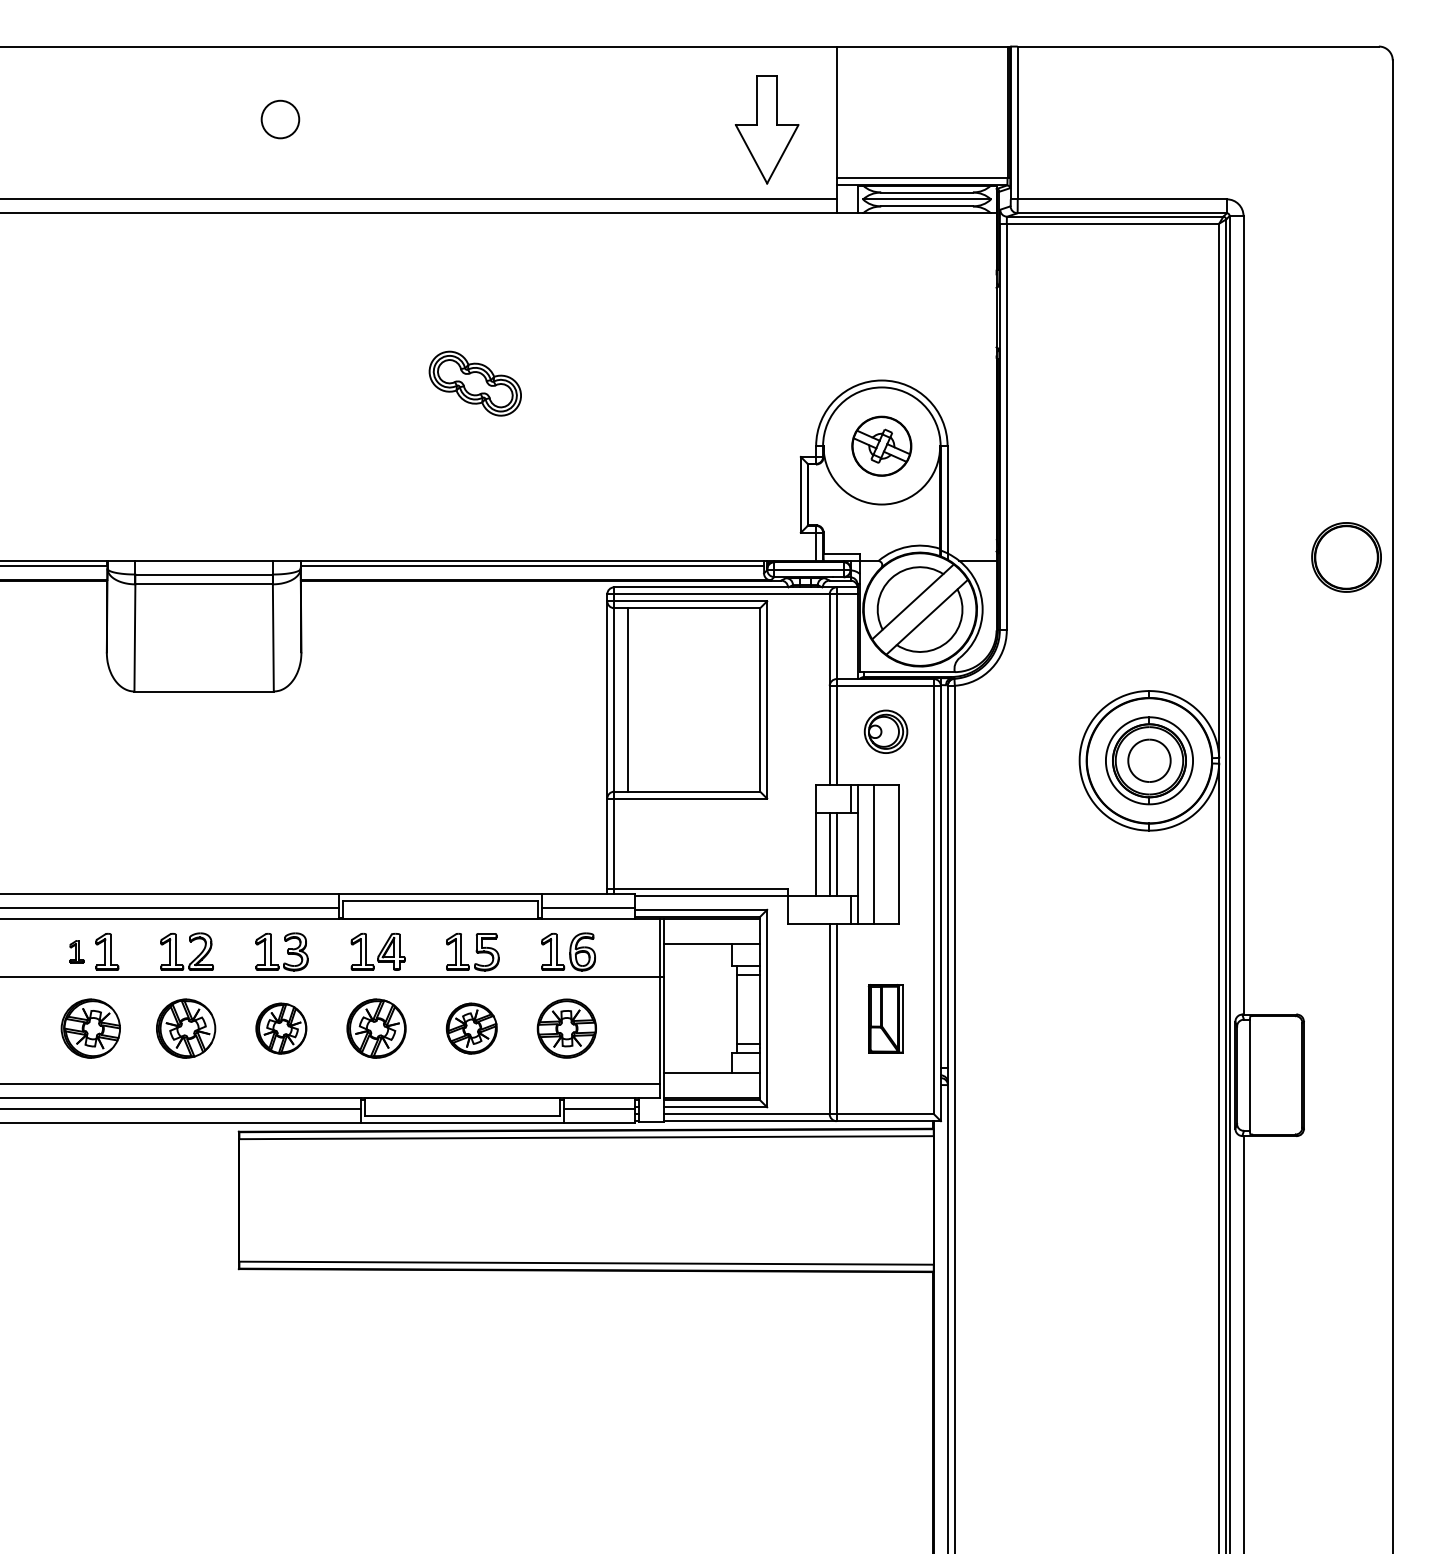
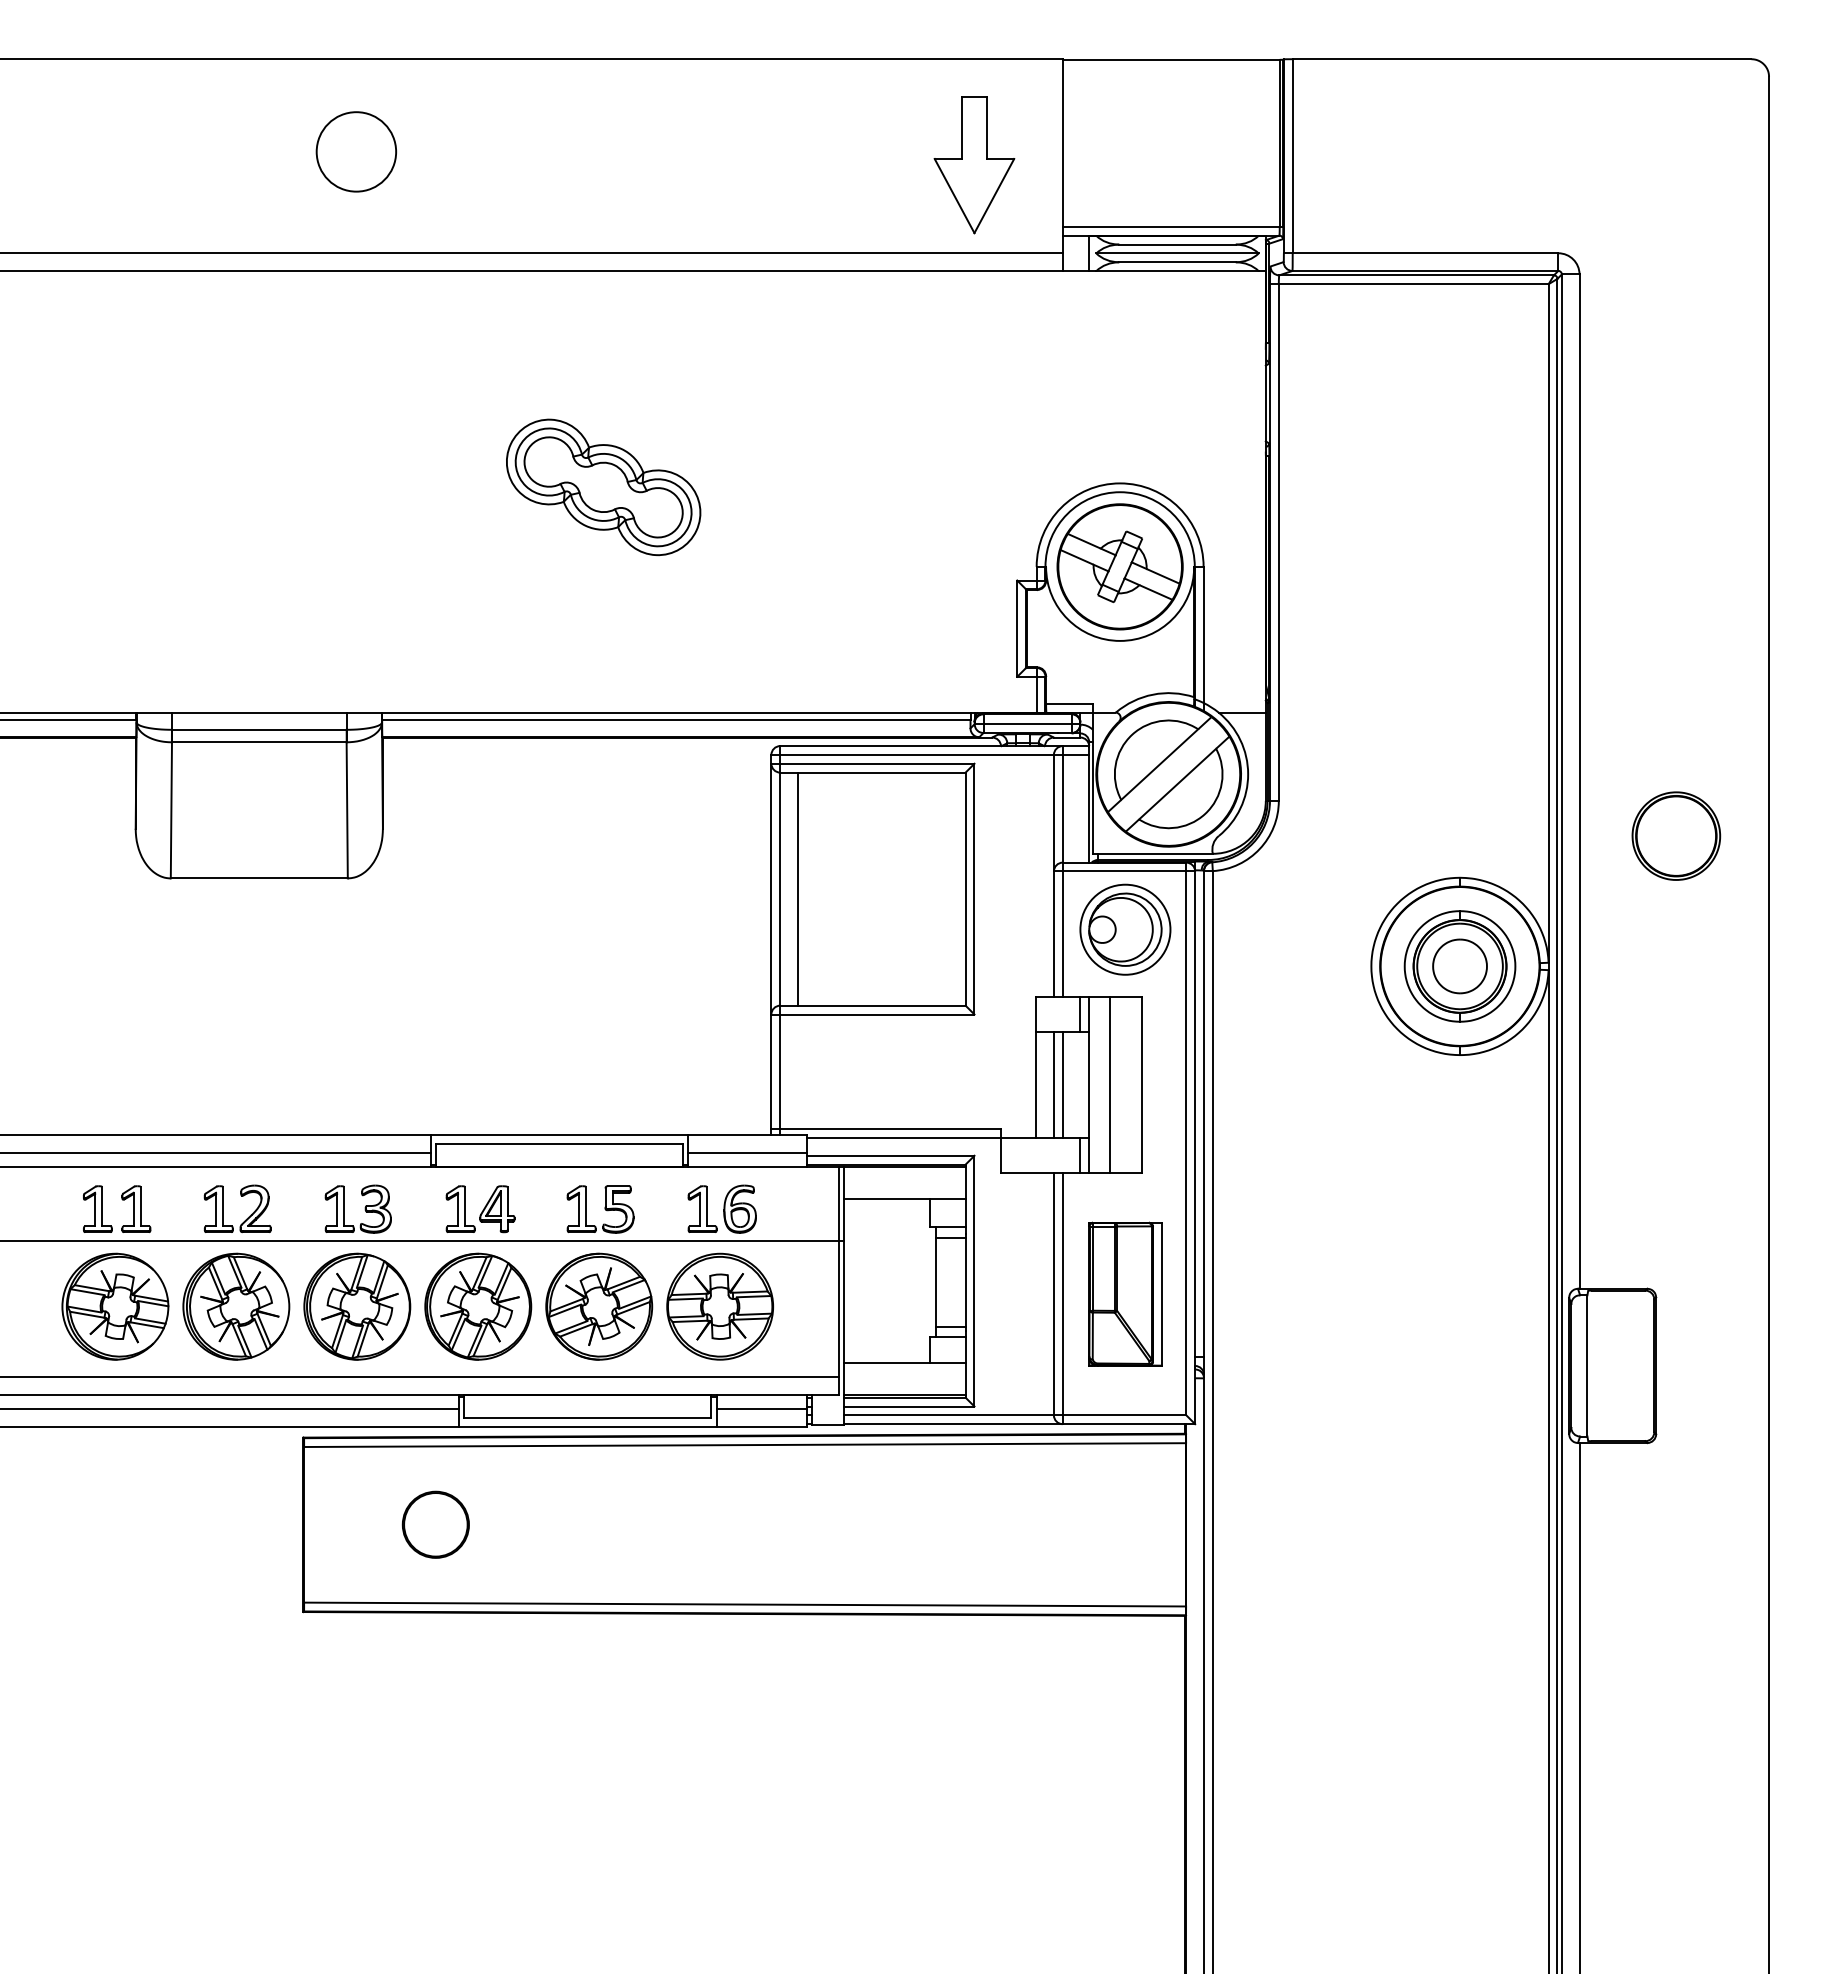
circle: (279, 119) -> (355, 151), size x1.67
part: (475, 383) -> (603, 487), size x1.67
part: (881, 445) -> (1119, 566), size x1.67
part: (1346, 556) -> (1676, 835), moved
part: (886, 731) -> (1125, 929), size x1.67
part: (76, 951) -> (97, 1208), size x1.67
part: (886, 1018) -> (1125, 1293), size x1.67
part: (90, 1028) -> (115, 1306), size x1.43
part: (186, 1028) -> (236, 1306), size x1.43
part: (281, 1028) -> (357, 1306), size x1.67
part: (376, 1028) -> (478, 1306), size x1.43
part: (471, 1028) -> (599, 1306), size x1.67
part: (566, 1028) -> (719, 1306), size x1.43
part: (342, 1200) -> (435, 1524), added

